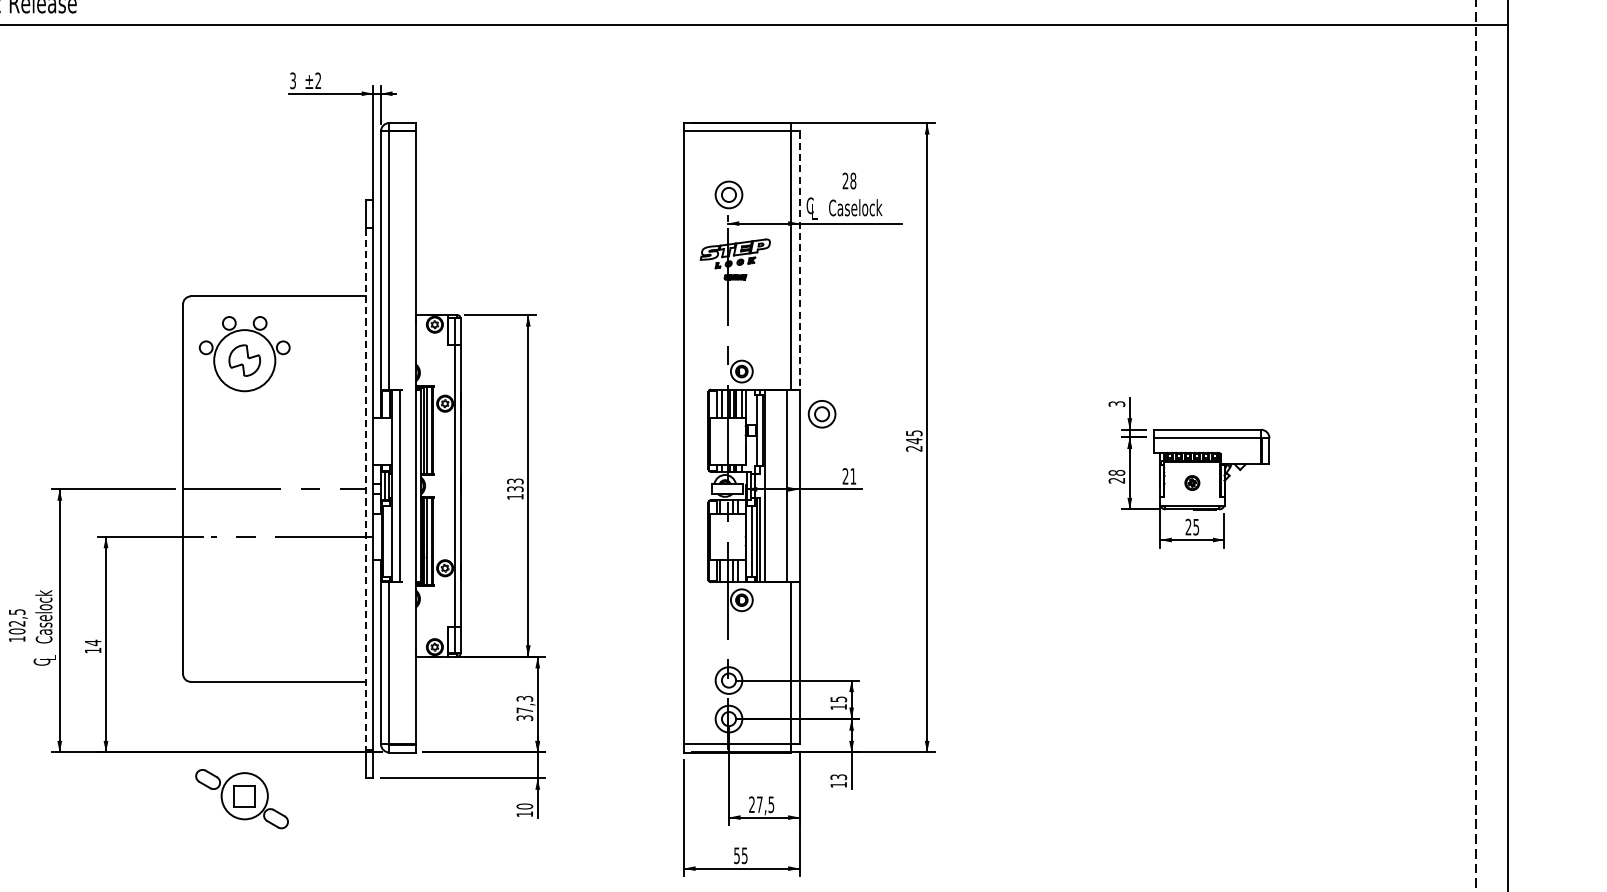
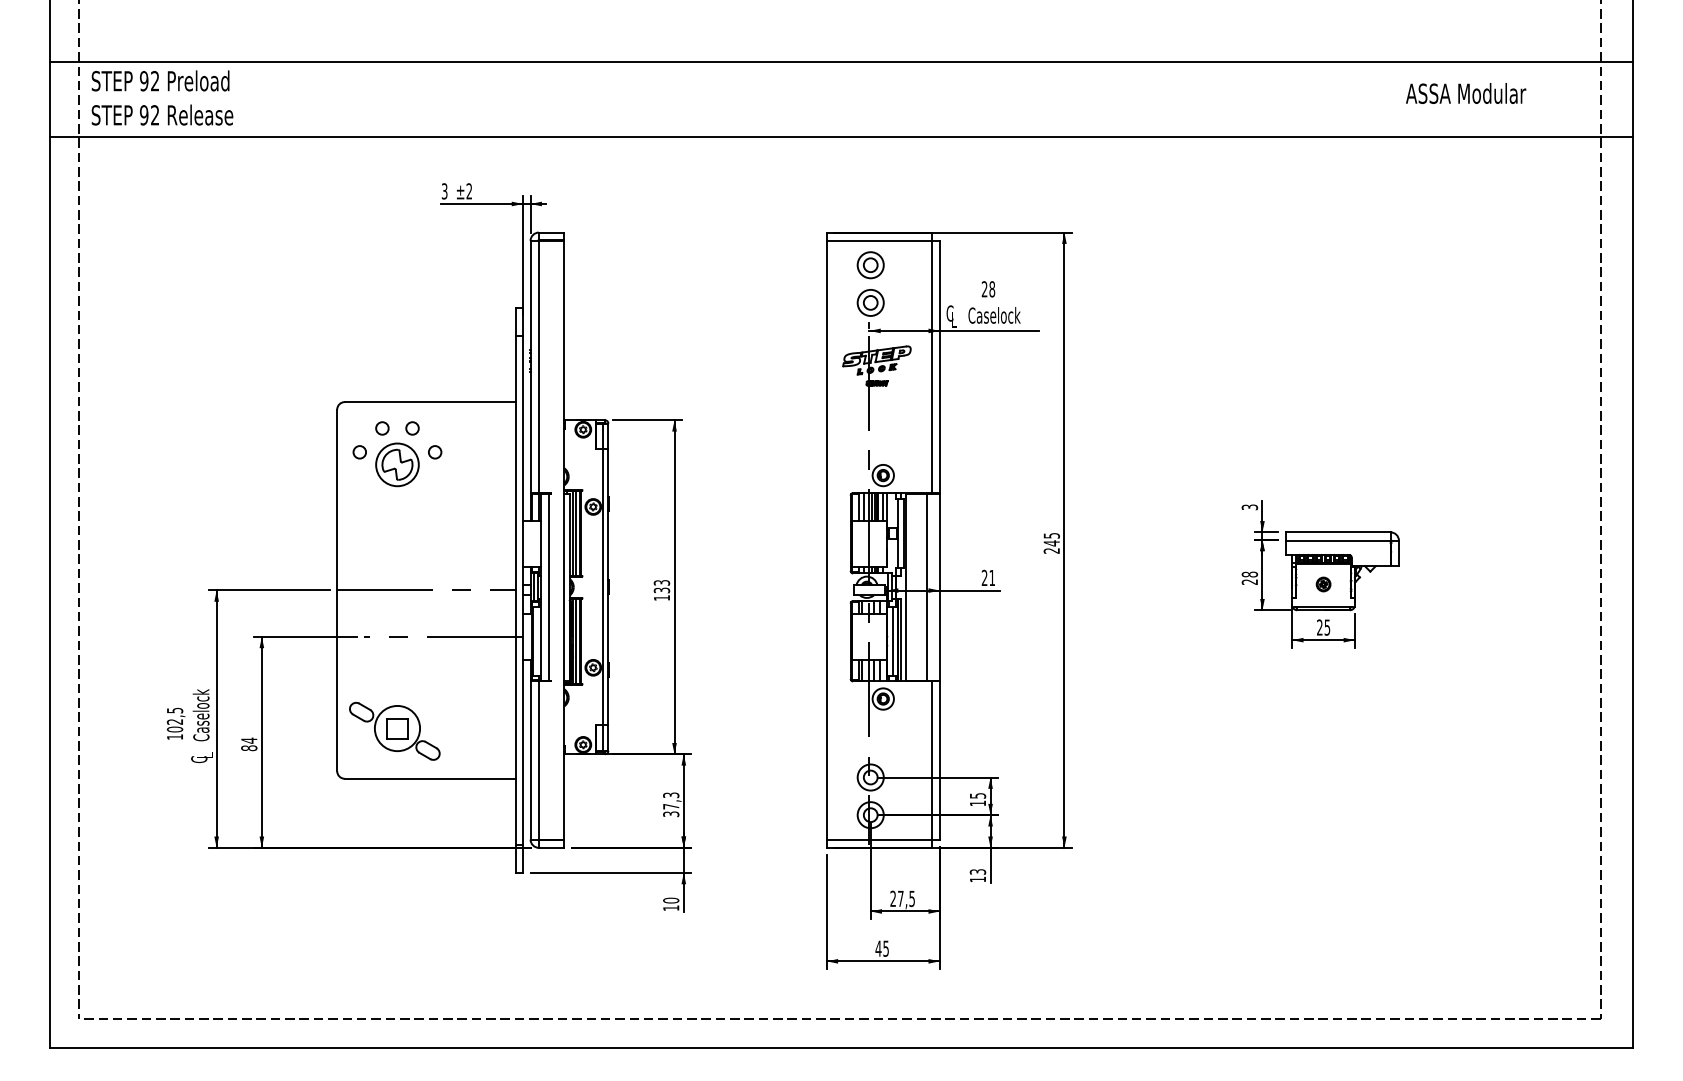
line: (799, 261) -> (939, 367), dashed -> solid
circle: (244, 360) -> (397, 464), size x0.71
part: (821, 414) -> (870, 265), moved
line: (365, 489) -> (515, 590), dashed -> solid
text: (93, 650) -> (249, 748), 14 -> 84
part: (241, 798) -> (394, 730), moved
text: (736, 855) -> (878, 948), 55 -> 45

